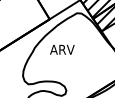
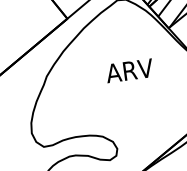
text: (62, 49) -> (129, 70), moved

